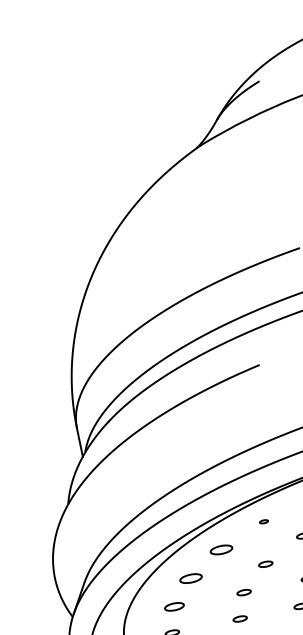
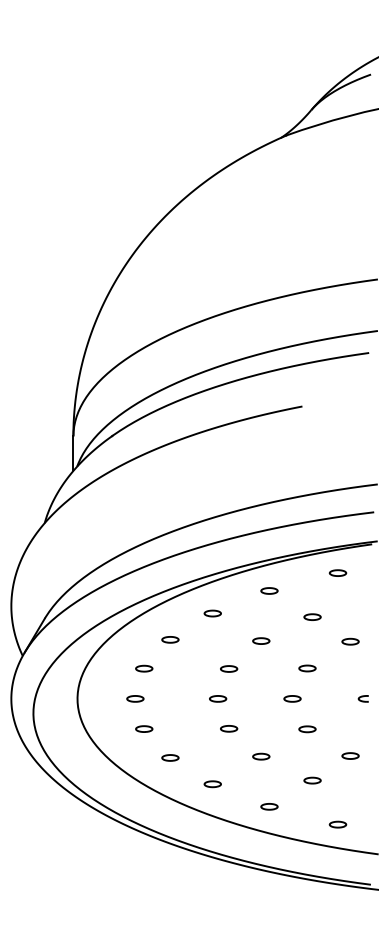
part: (263, 521) -> (269, 590), size x1.67
part: (221, 549) -> (212, 613), size x0.62
part: (191, 578) -> (170, 639), size x0.62
part: (174, 606) -> (144, 668), size x0.71

